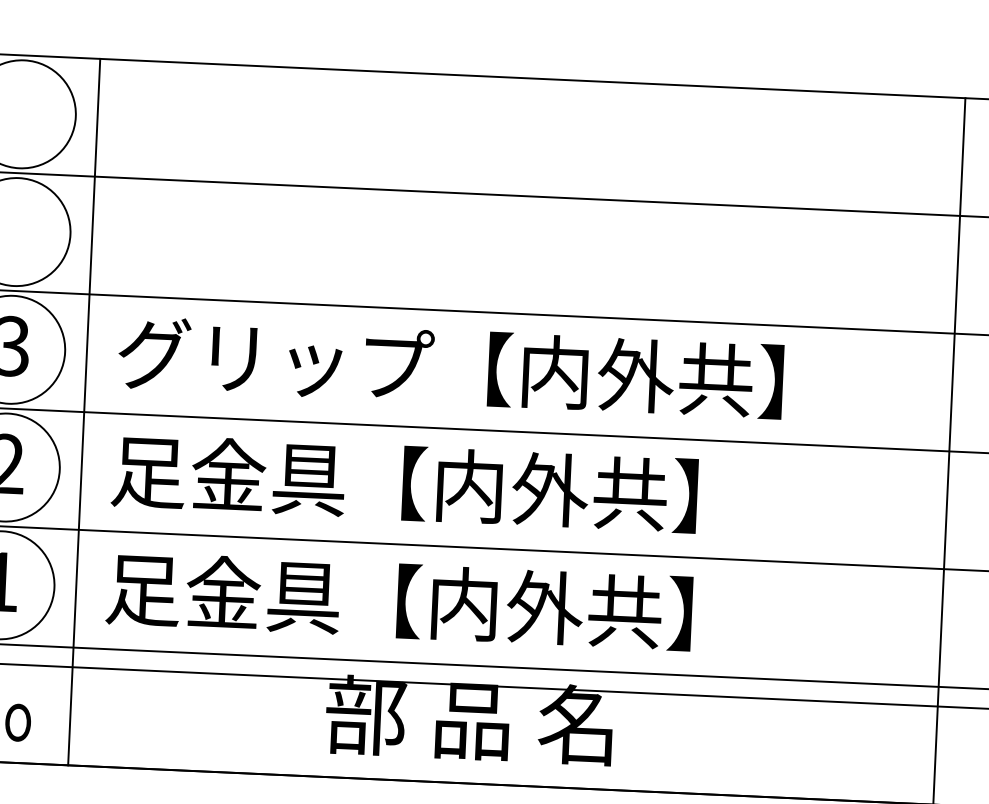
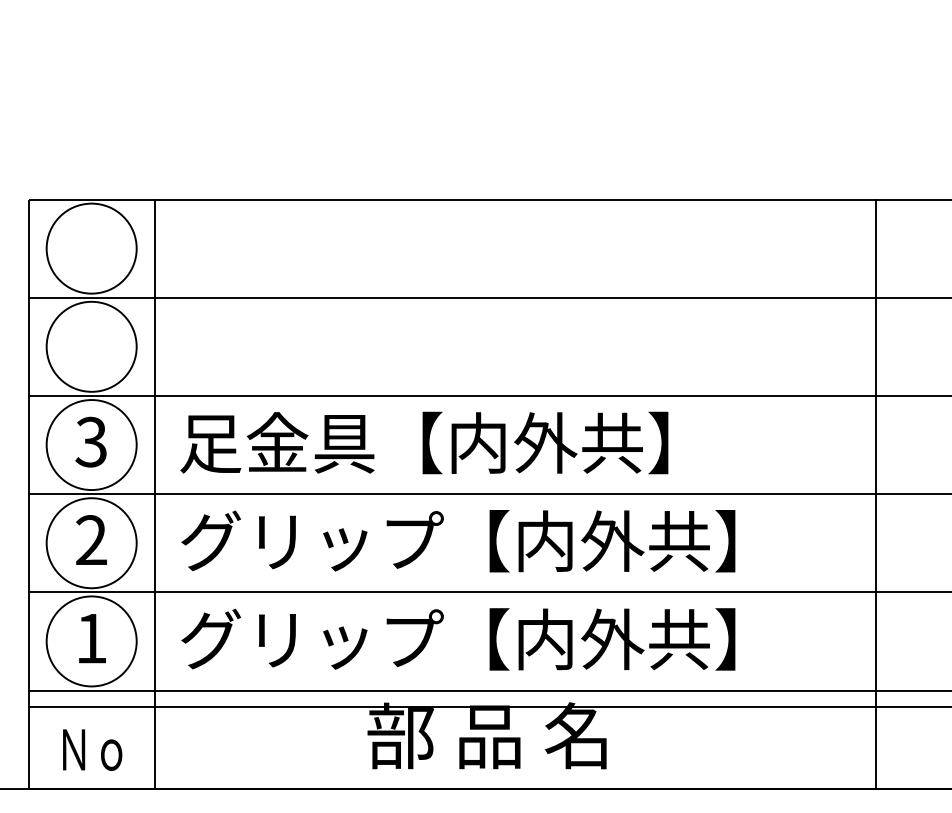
text: (449, 366) -> (457, 442), グリップ【内外共】 -> 足金具【内外共】
text: (444, 485) -> (457, 541), 足金具【内外共】 -> グリップ【内外共】
text: (439, 602) -> (457, 639), 足金具【内外共】 -> グリップ【内外共】

